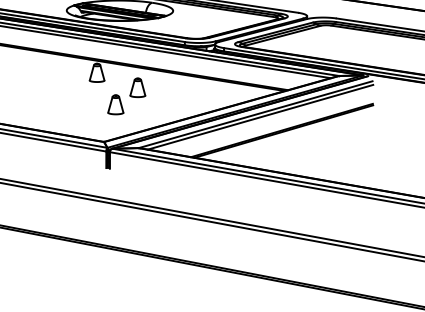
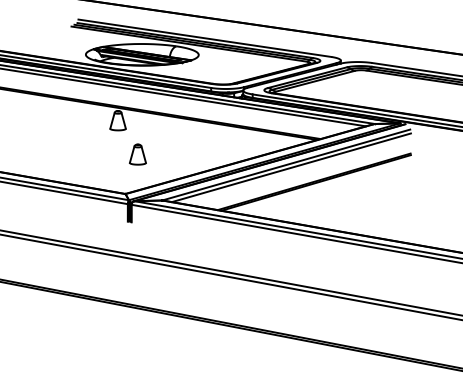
part: (138, 87) -> (161, 136), removed

